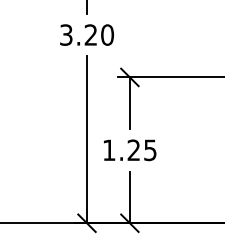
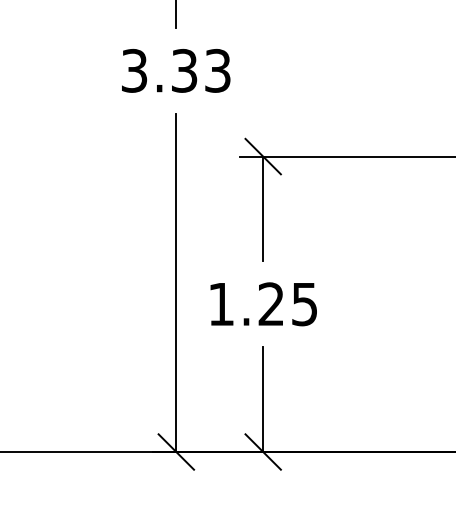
text: (98, 34) -> (199, 69), 3.20 -> 3.33

